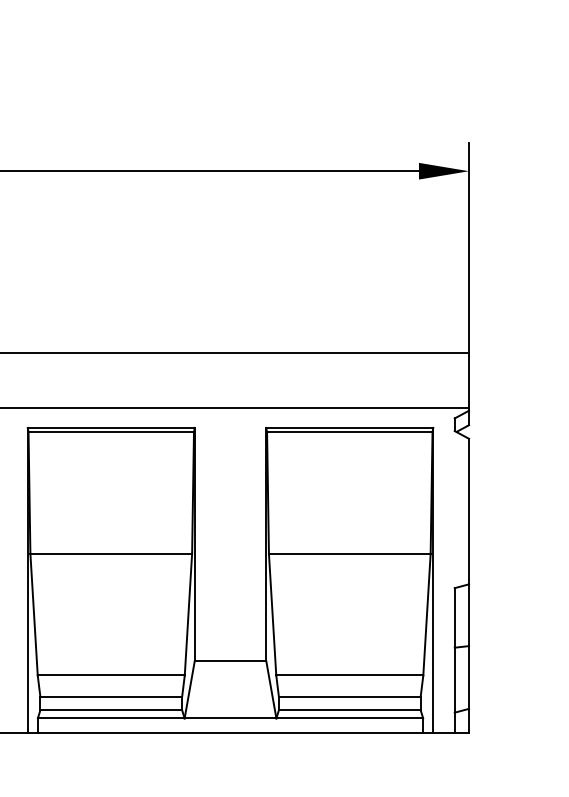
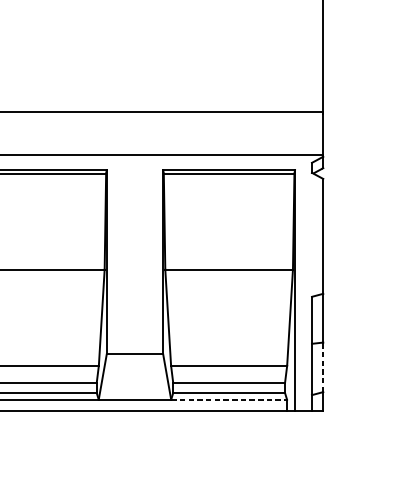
line: (469, 676) -> (323, 366), solid -> dashed
line: (350, 718) -> (229, 399), solid -> dashed

